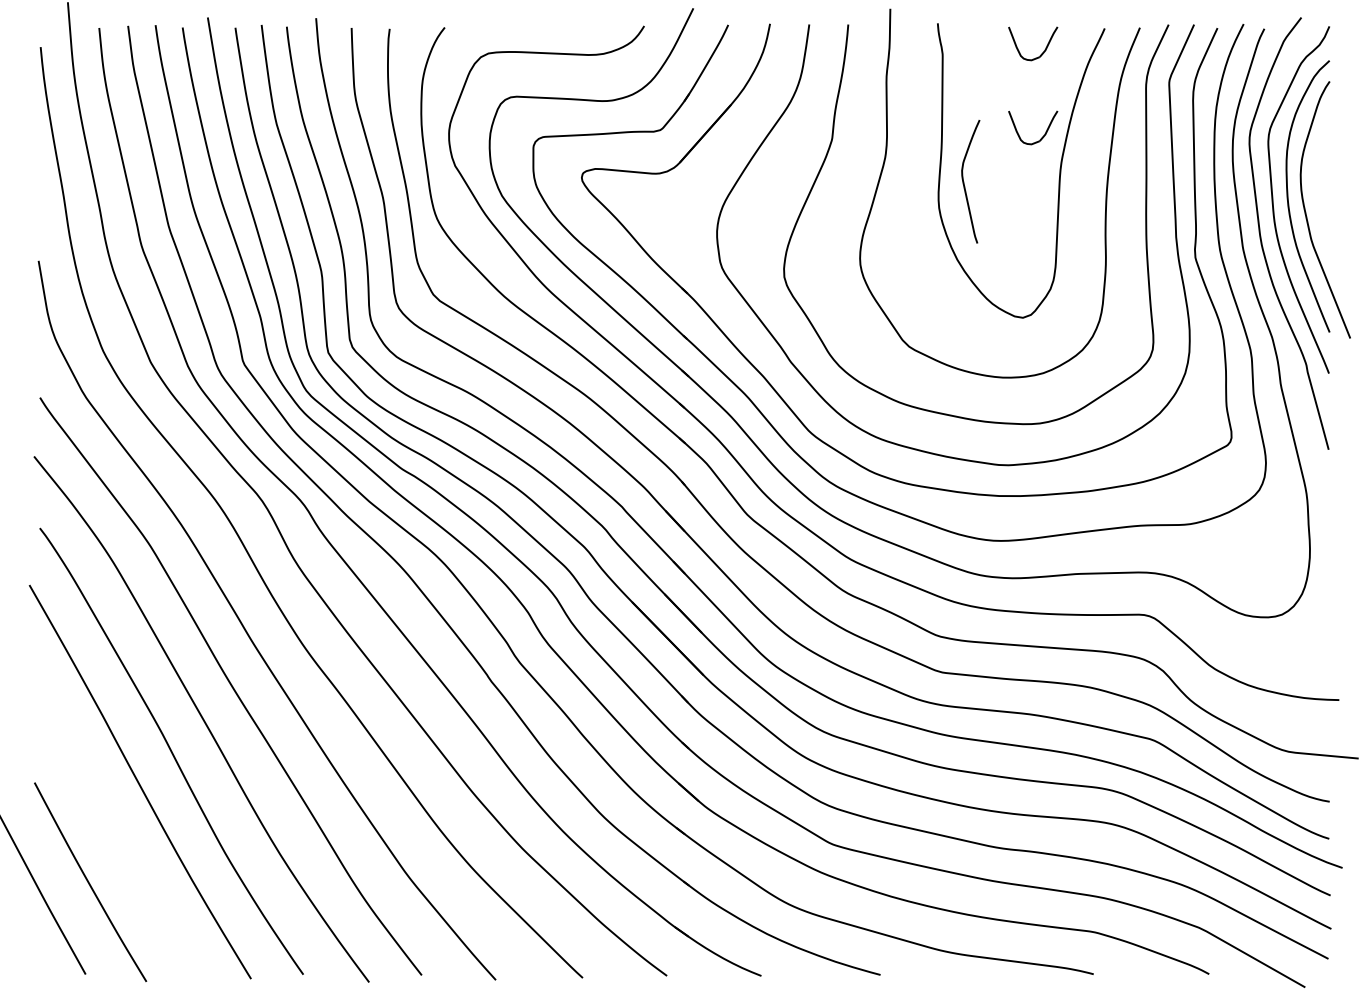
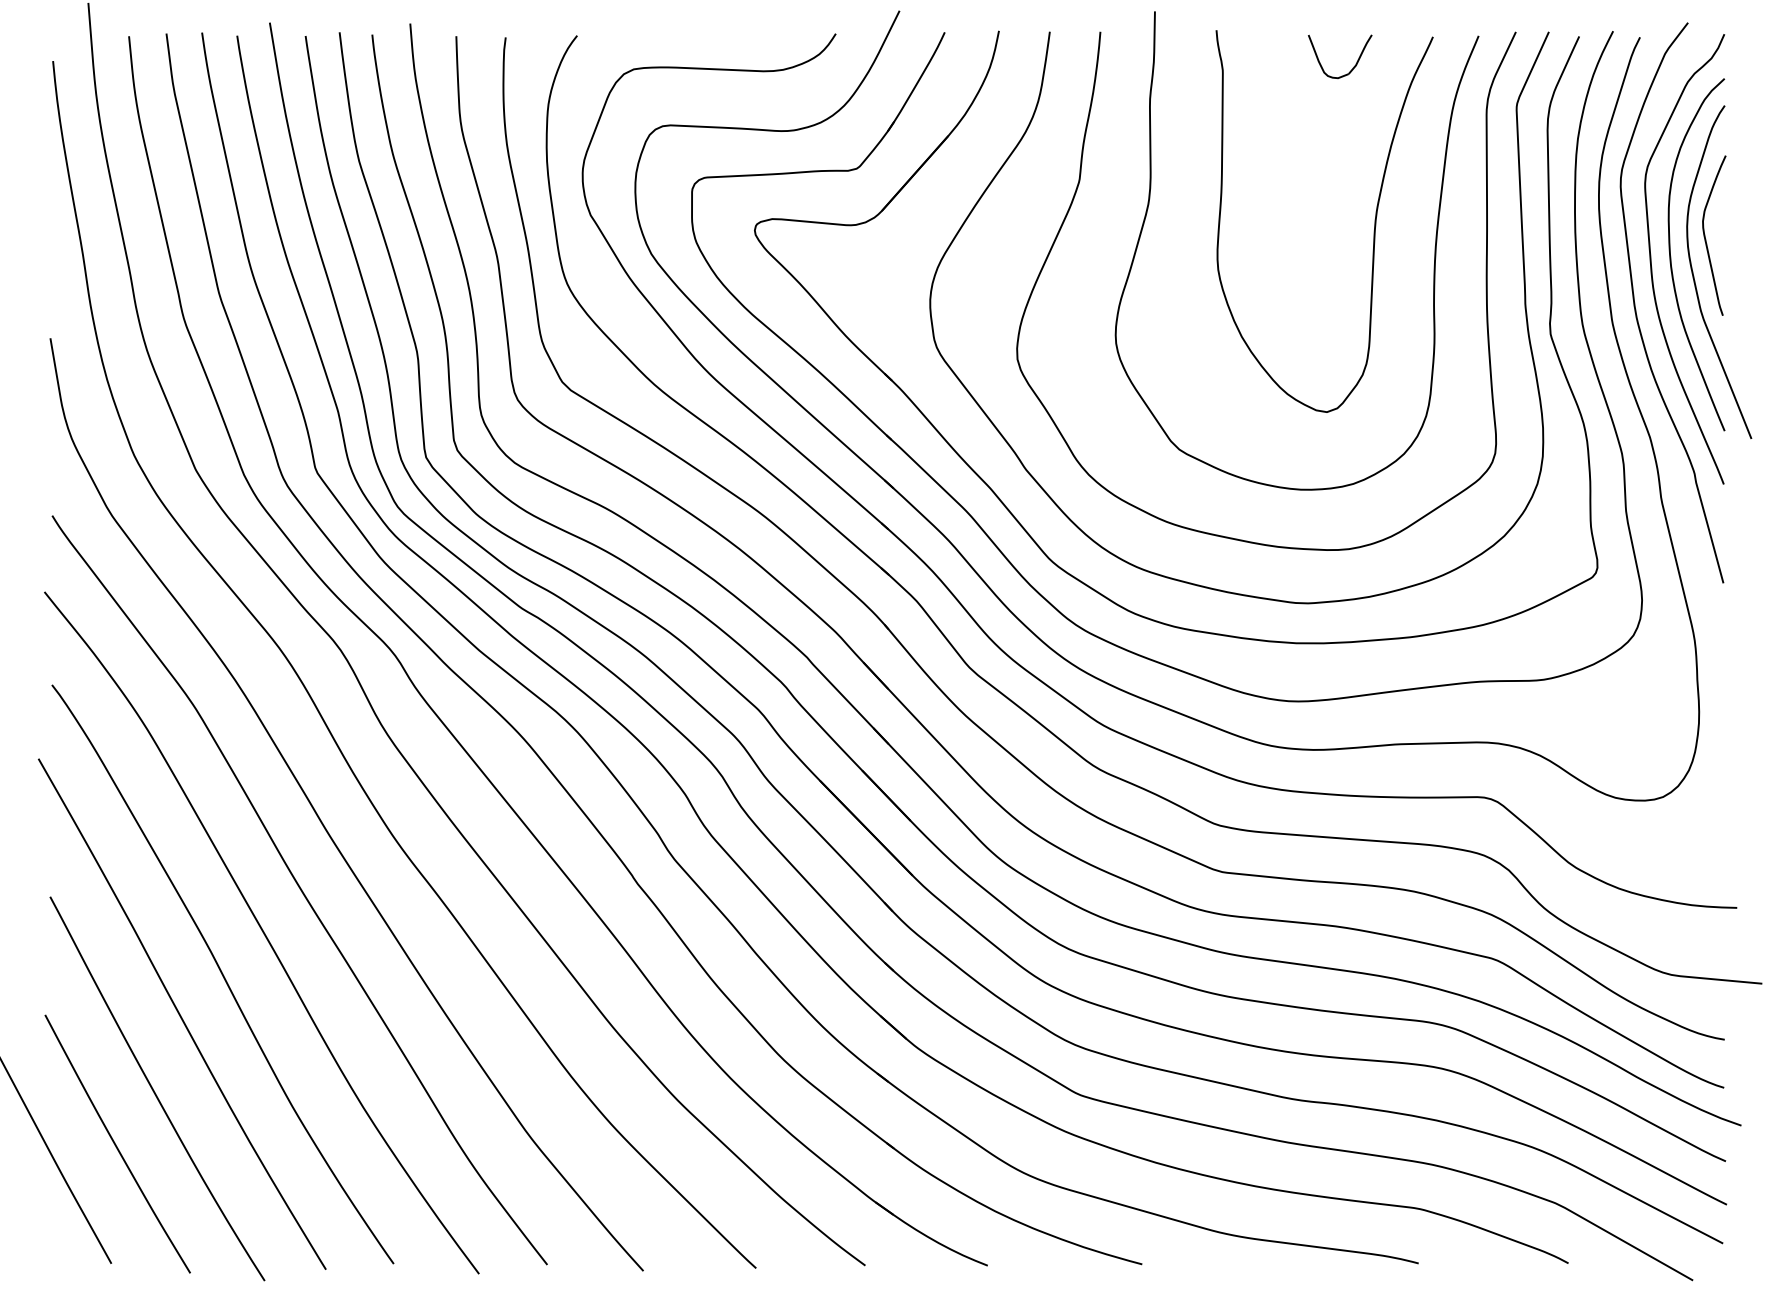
part: (1043, 135) -> (1353, 175), removed
curve: (964, 184) -> (1706, 239), moved
curve: (118, 840) -> (154, 1090), added

